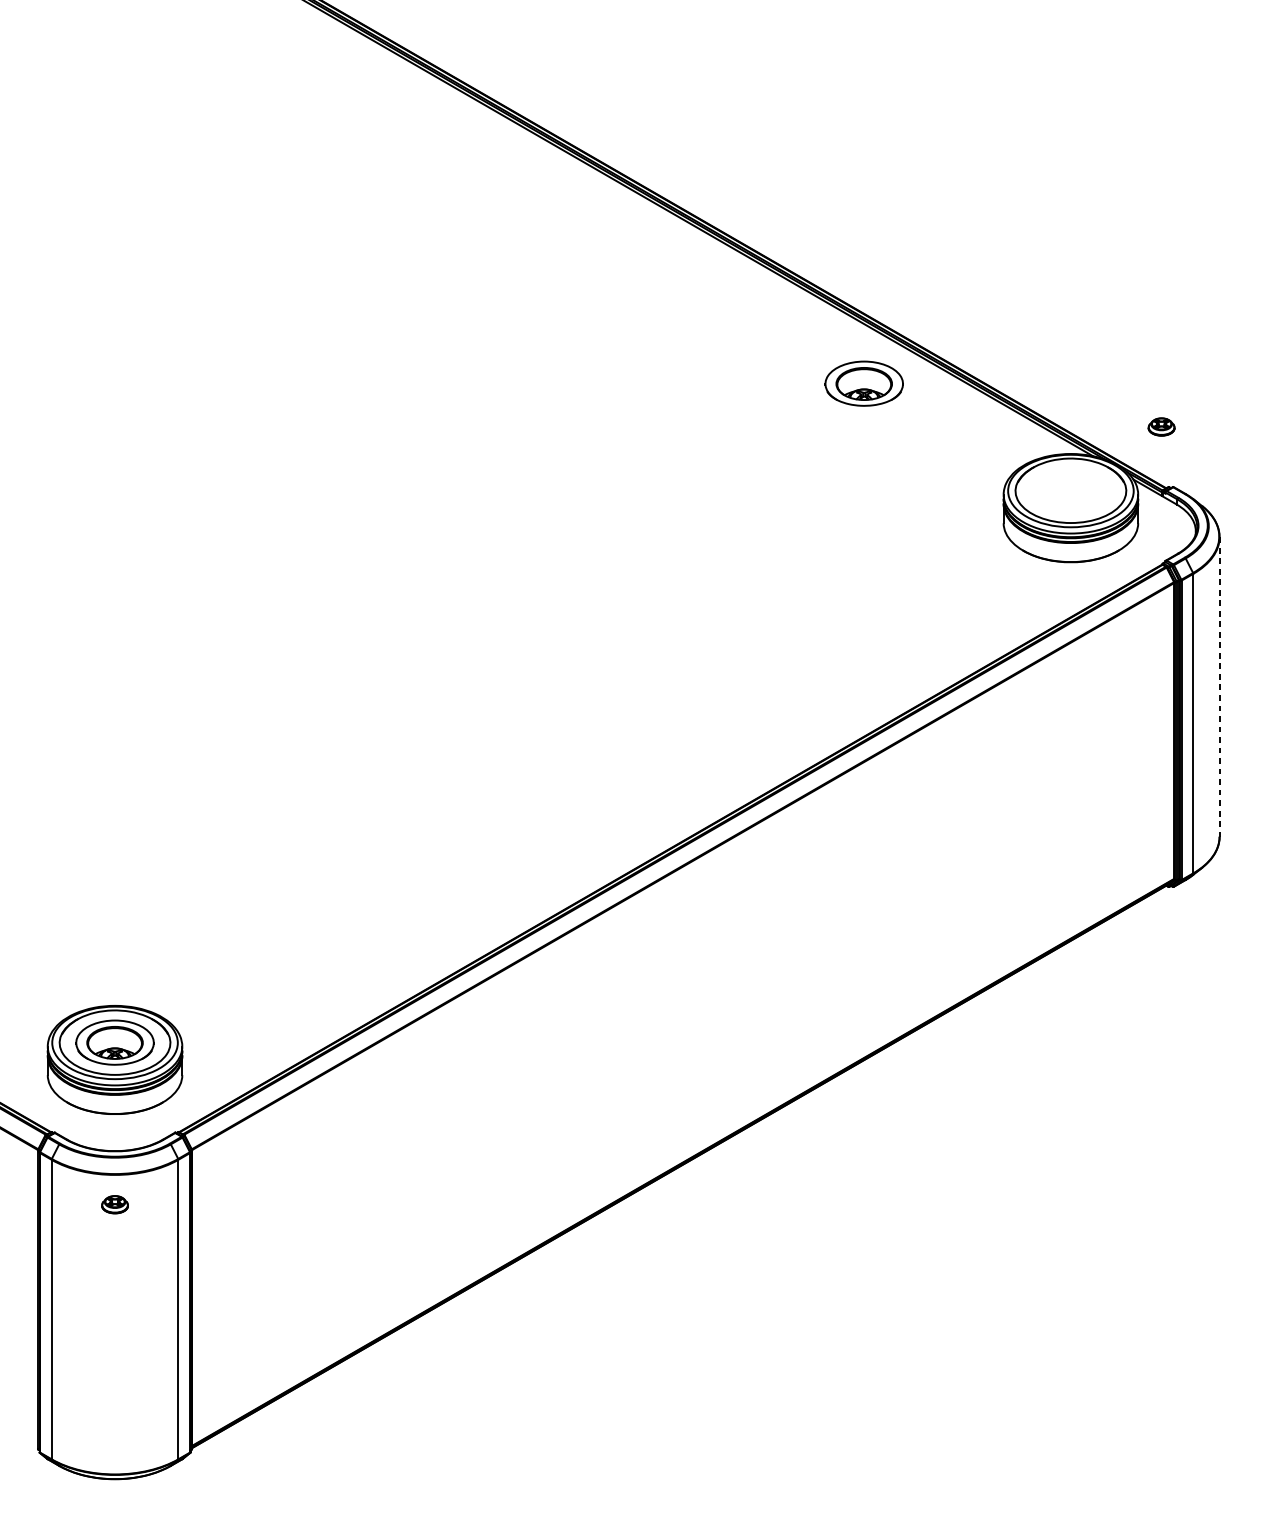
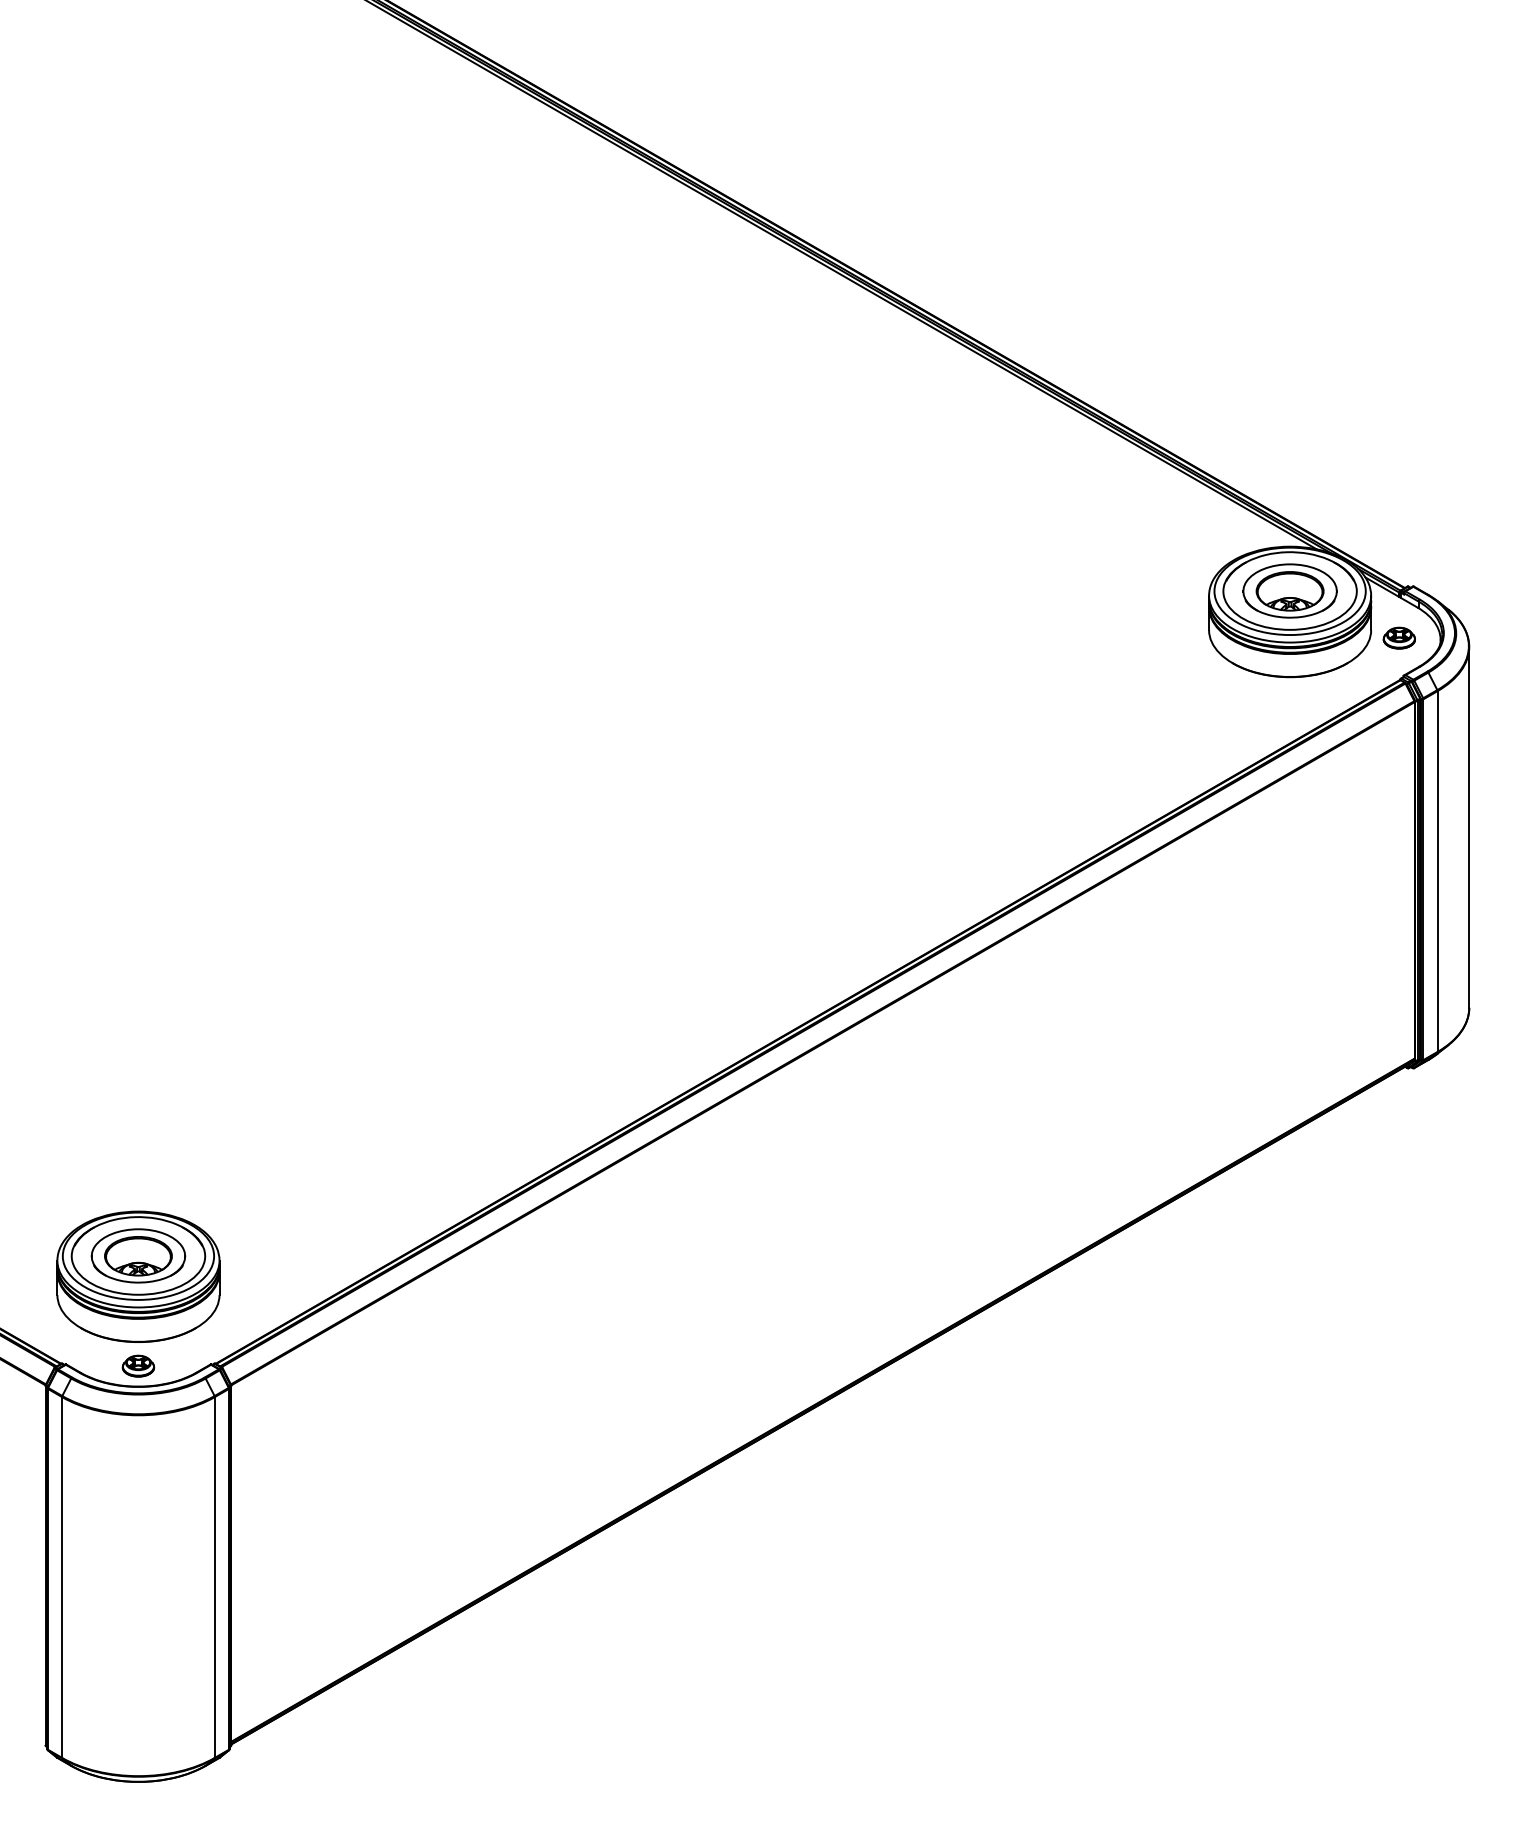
part: (863, 383) -> (1289, 590), moved
part: (1160, 426) -> (1398, 637), moved
line: (1219, 687) -> (1469, 827), dashed -> solid
part: (115, 1204) -> (138, 1365), moved

